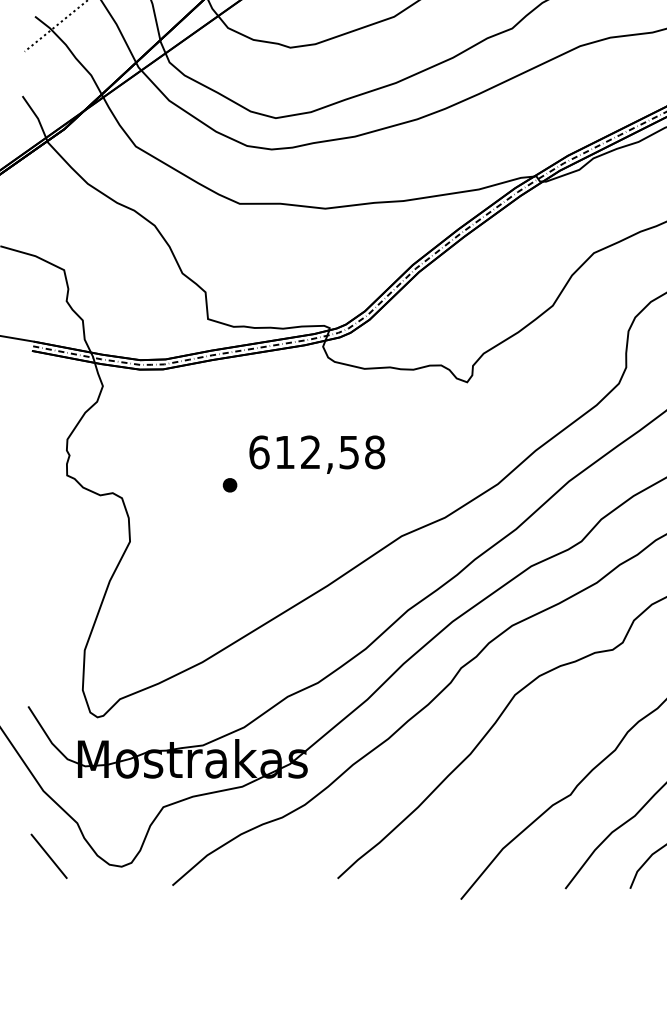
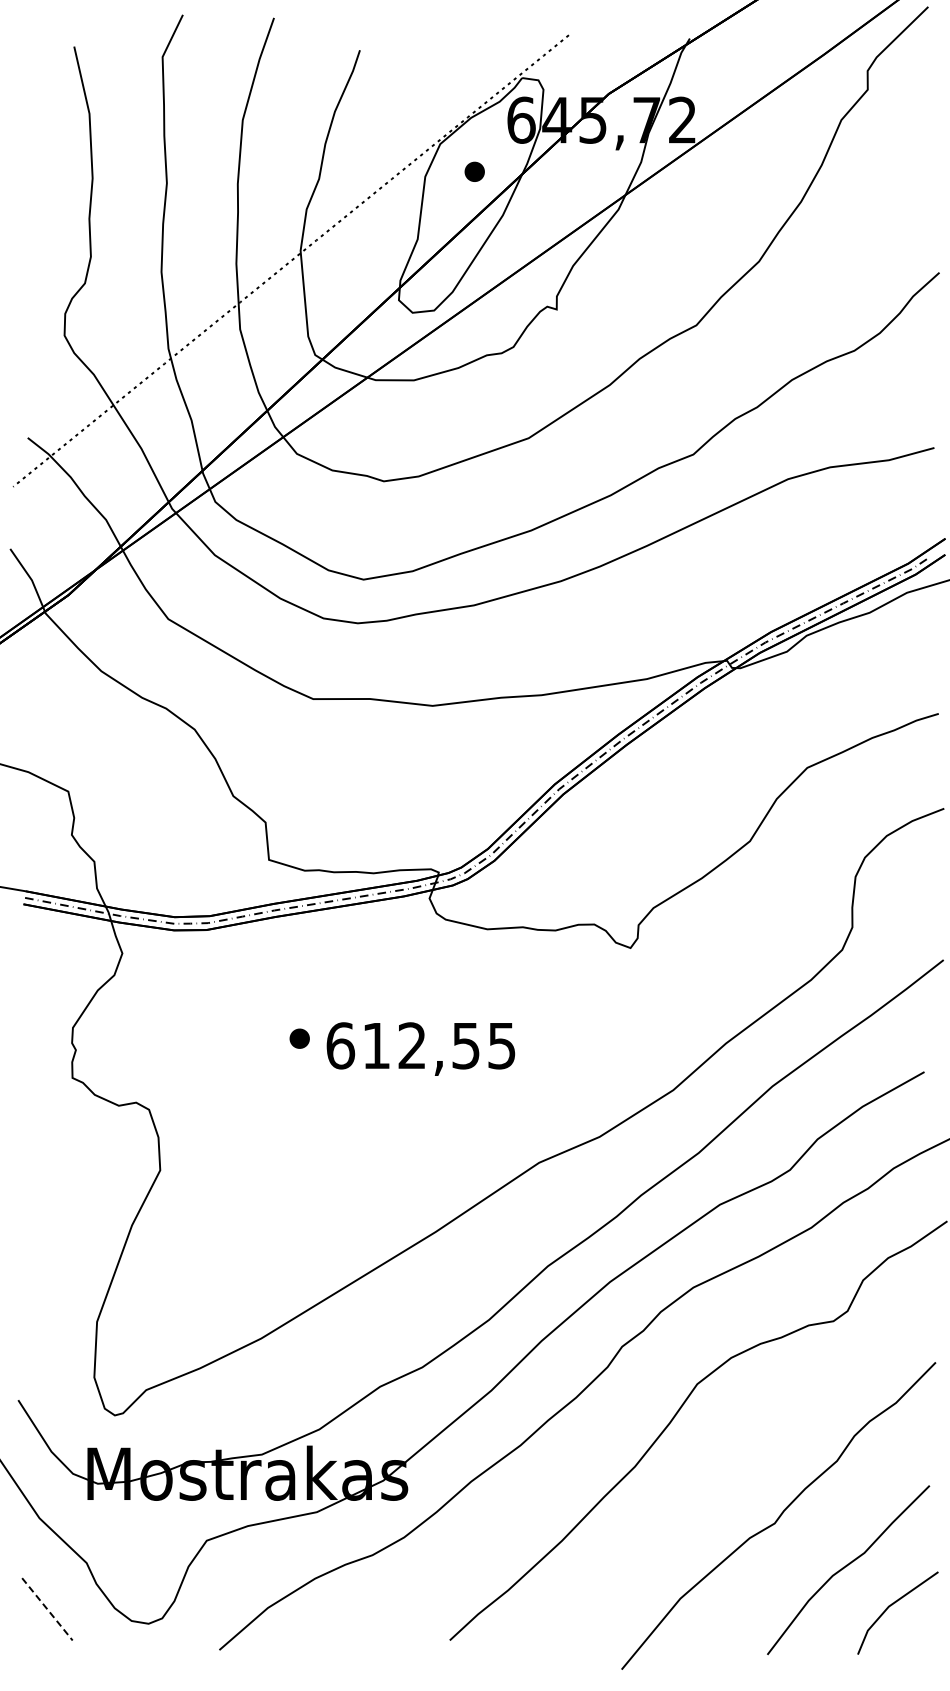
text: (375, 452) -> (502, 1045), 612,58 -> 612,55
part: (229, 485) -> (299, 1038), moved
line: (49, 856) -> (47, 1609), solid -> dashed

